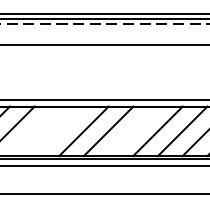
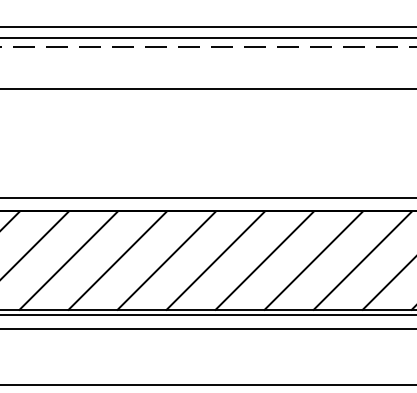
line: (34, 131) -> (68, 261), added
line: (59, 131) -> (118, 261), added
line: (133, 131) -> (265, 261), added

